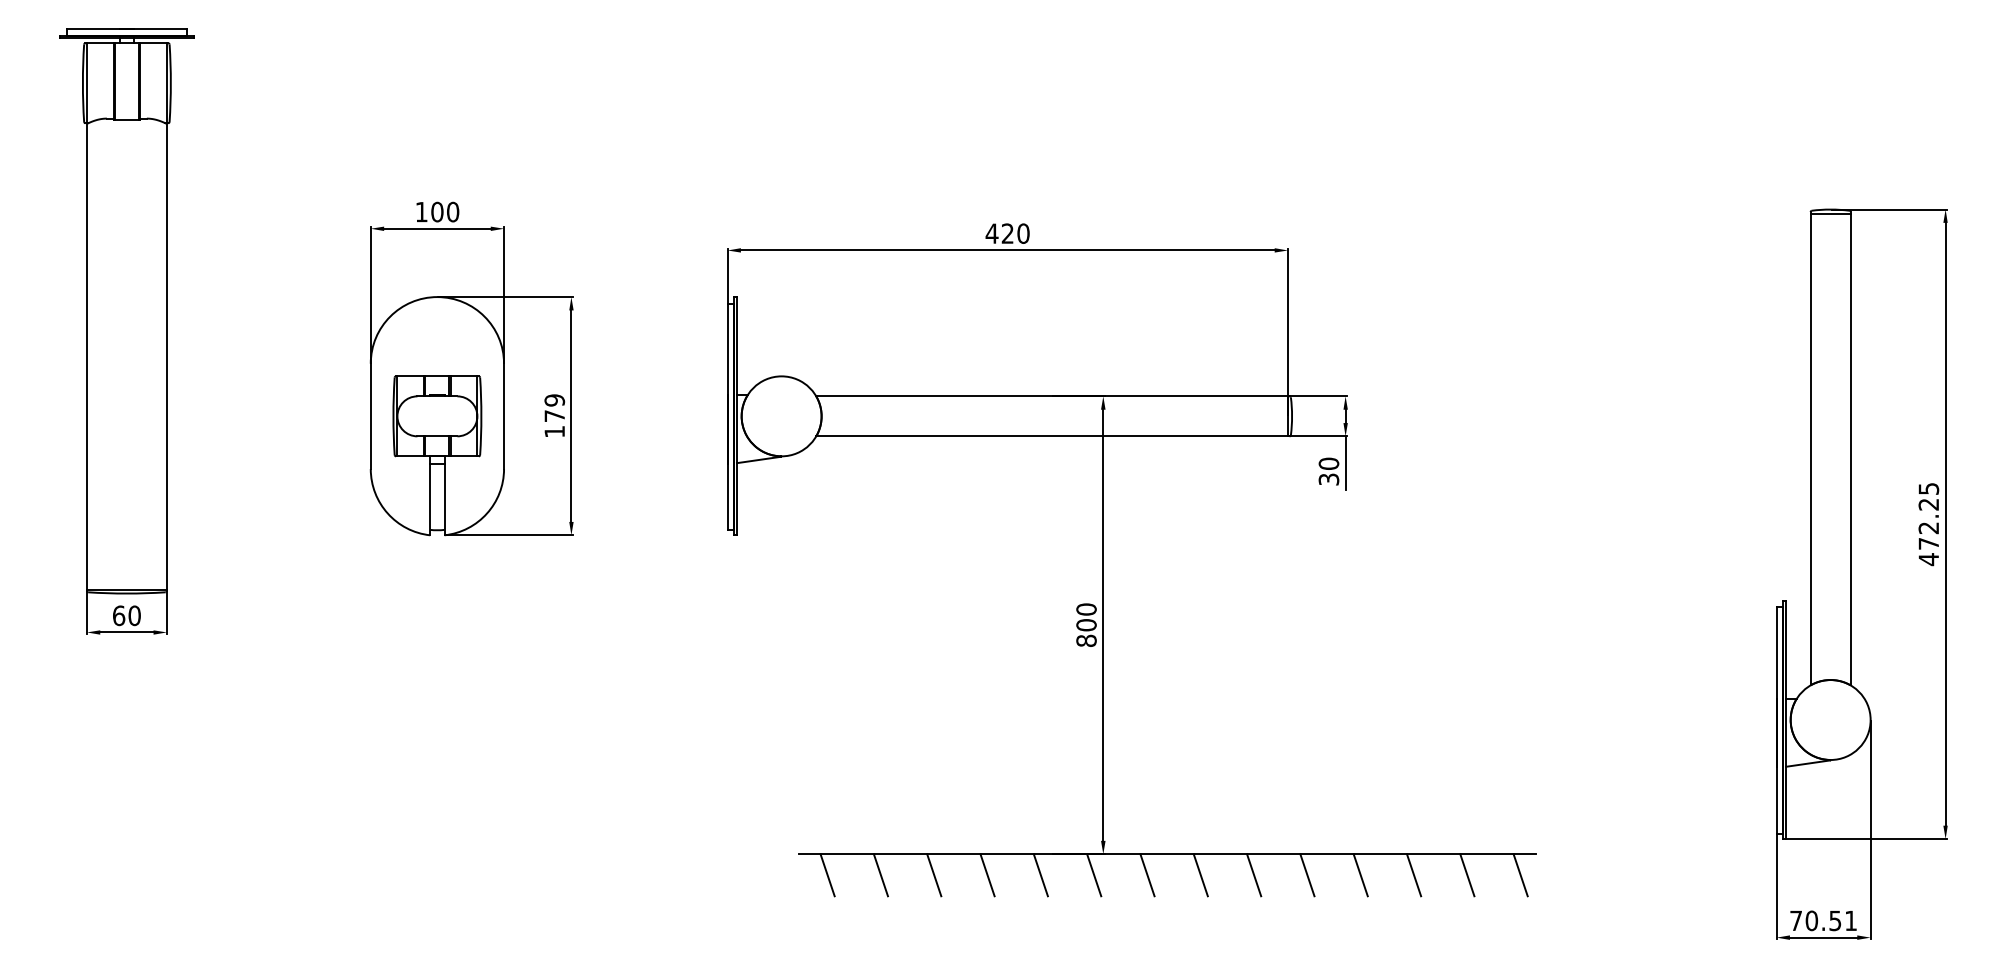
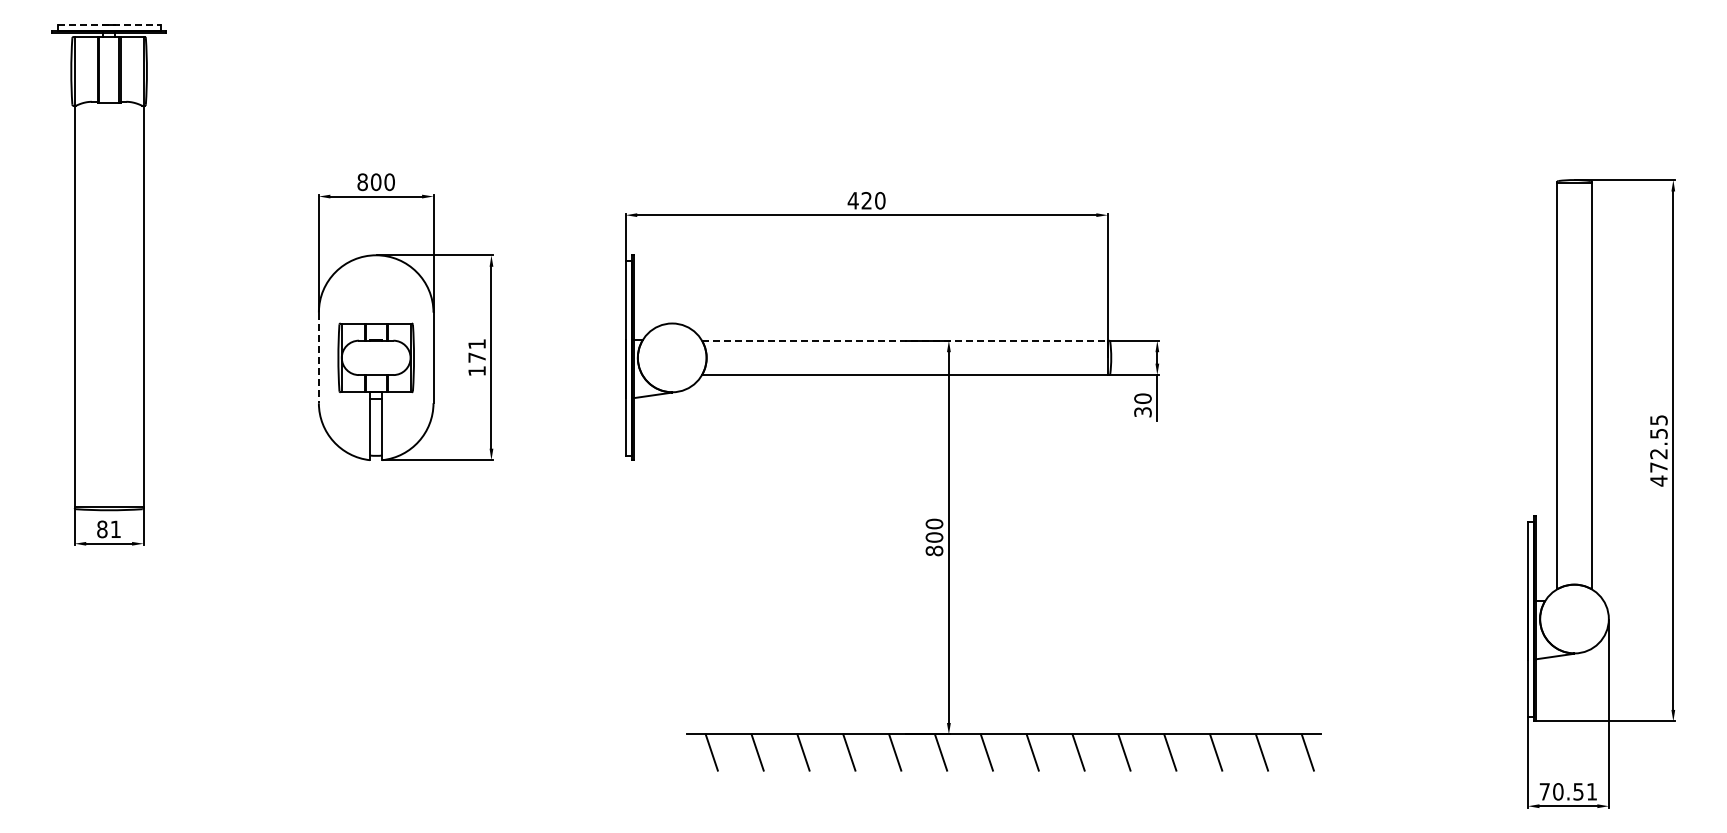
line: (127, 28) -> (109, 24), solid -> dashed
text: (421, 212) -> (362, 182), 100 -> 800
line: (1051, 396) -> (904, 340), solid -> dashed
text: (554, 400) -> (476, 344), 179 -> 171
line: (370, 417) -> (318, 358), solid -> dashed
text: (1928, 504) -> (1658, 433), 472.25 -> 472.55
text: (127, 615) -> (109, 529), 60 -> 81

